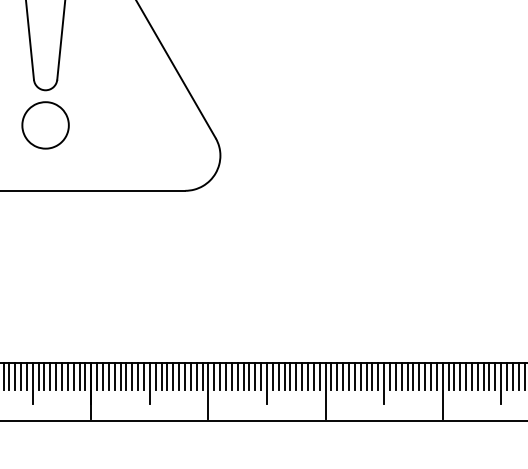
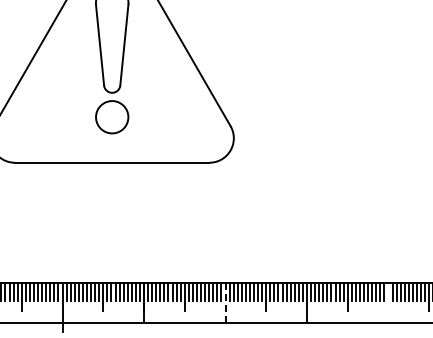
line: (442, 390) -> (388, 301), removed
line: (208, 391) -> (225, 302), solid -> dashed

